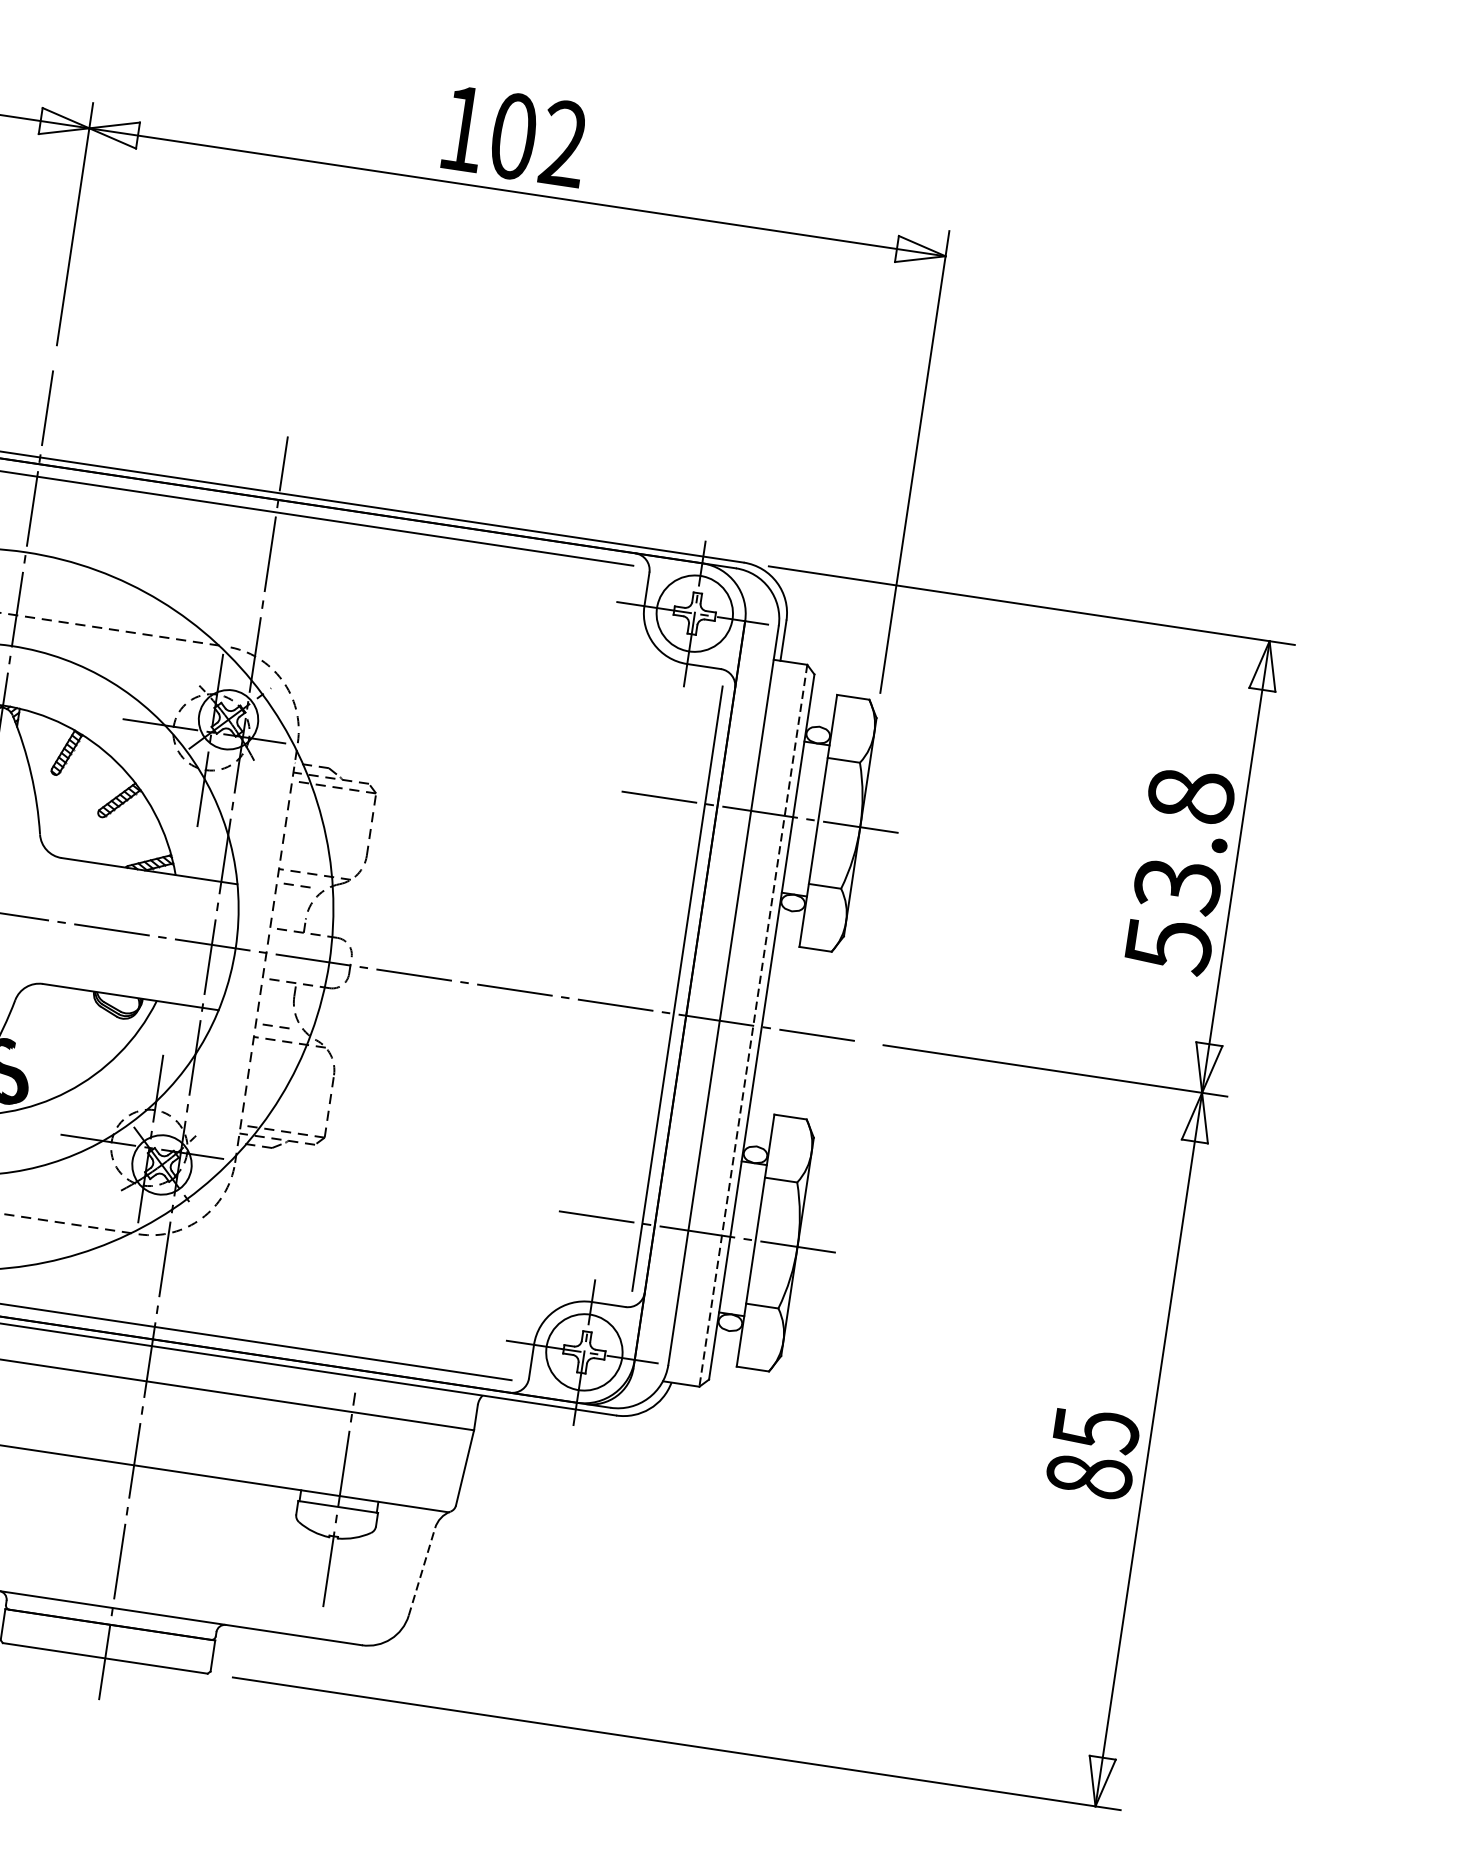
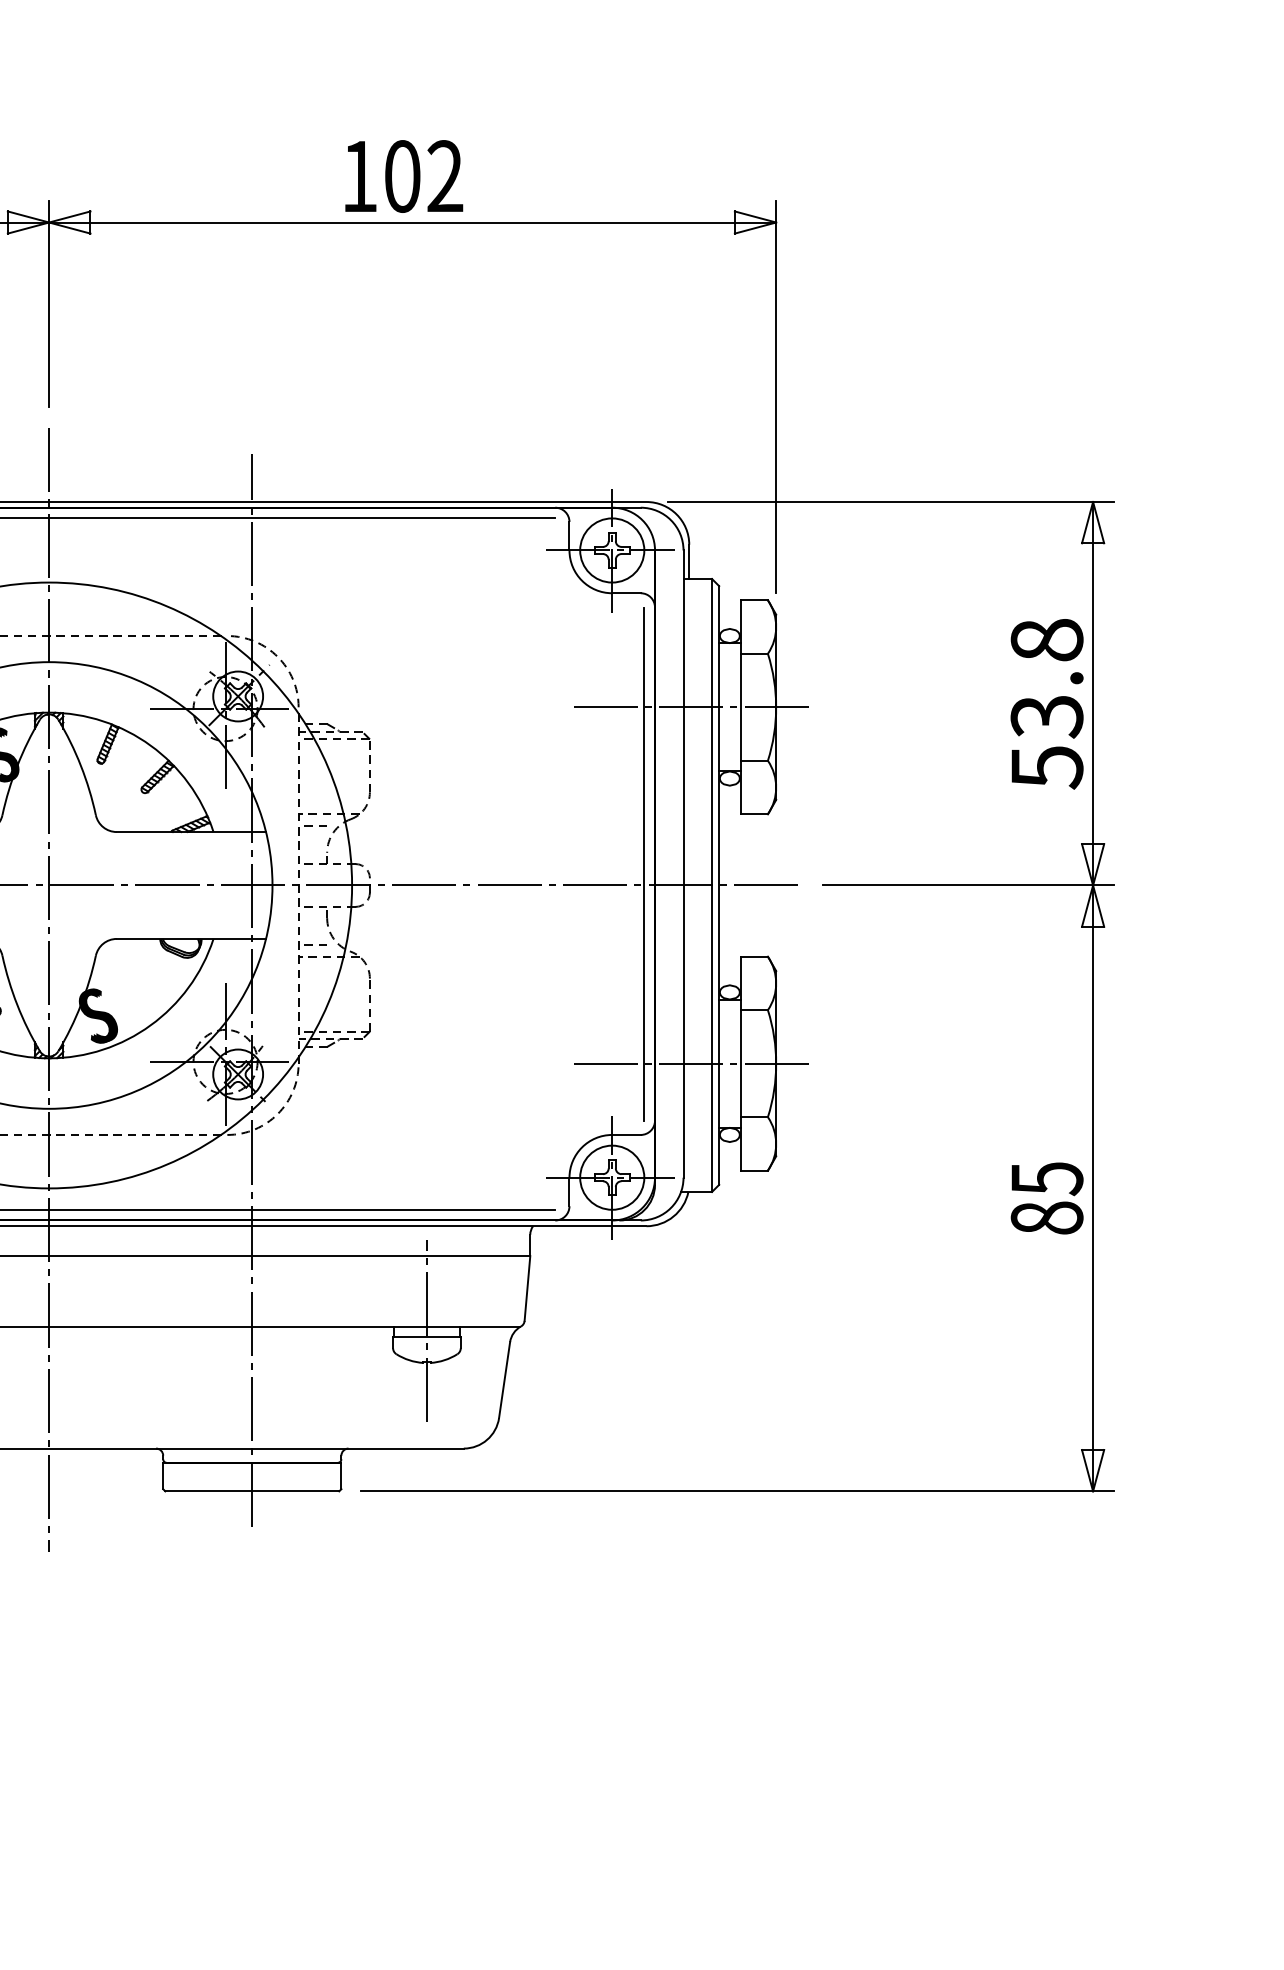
line: (753, 1025) -> (712, 885), dashed -> solid
line: (421, 1571) -> (504, 1379), dashed -> solid

